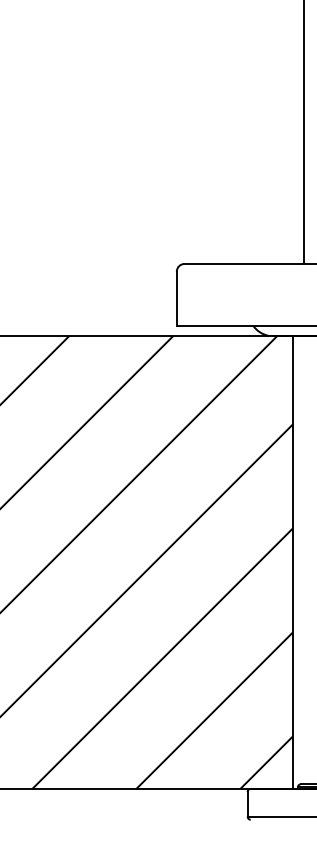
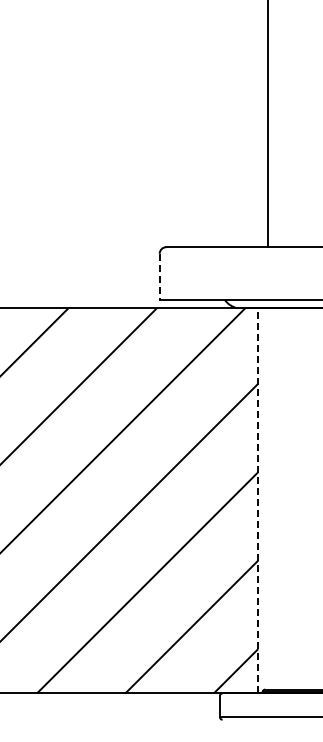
line: (176, 298) -> (159, 276), solid -> dashed
line: (293, 561) -> (258, 500), solid -> dashed

